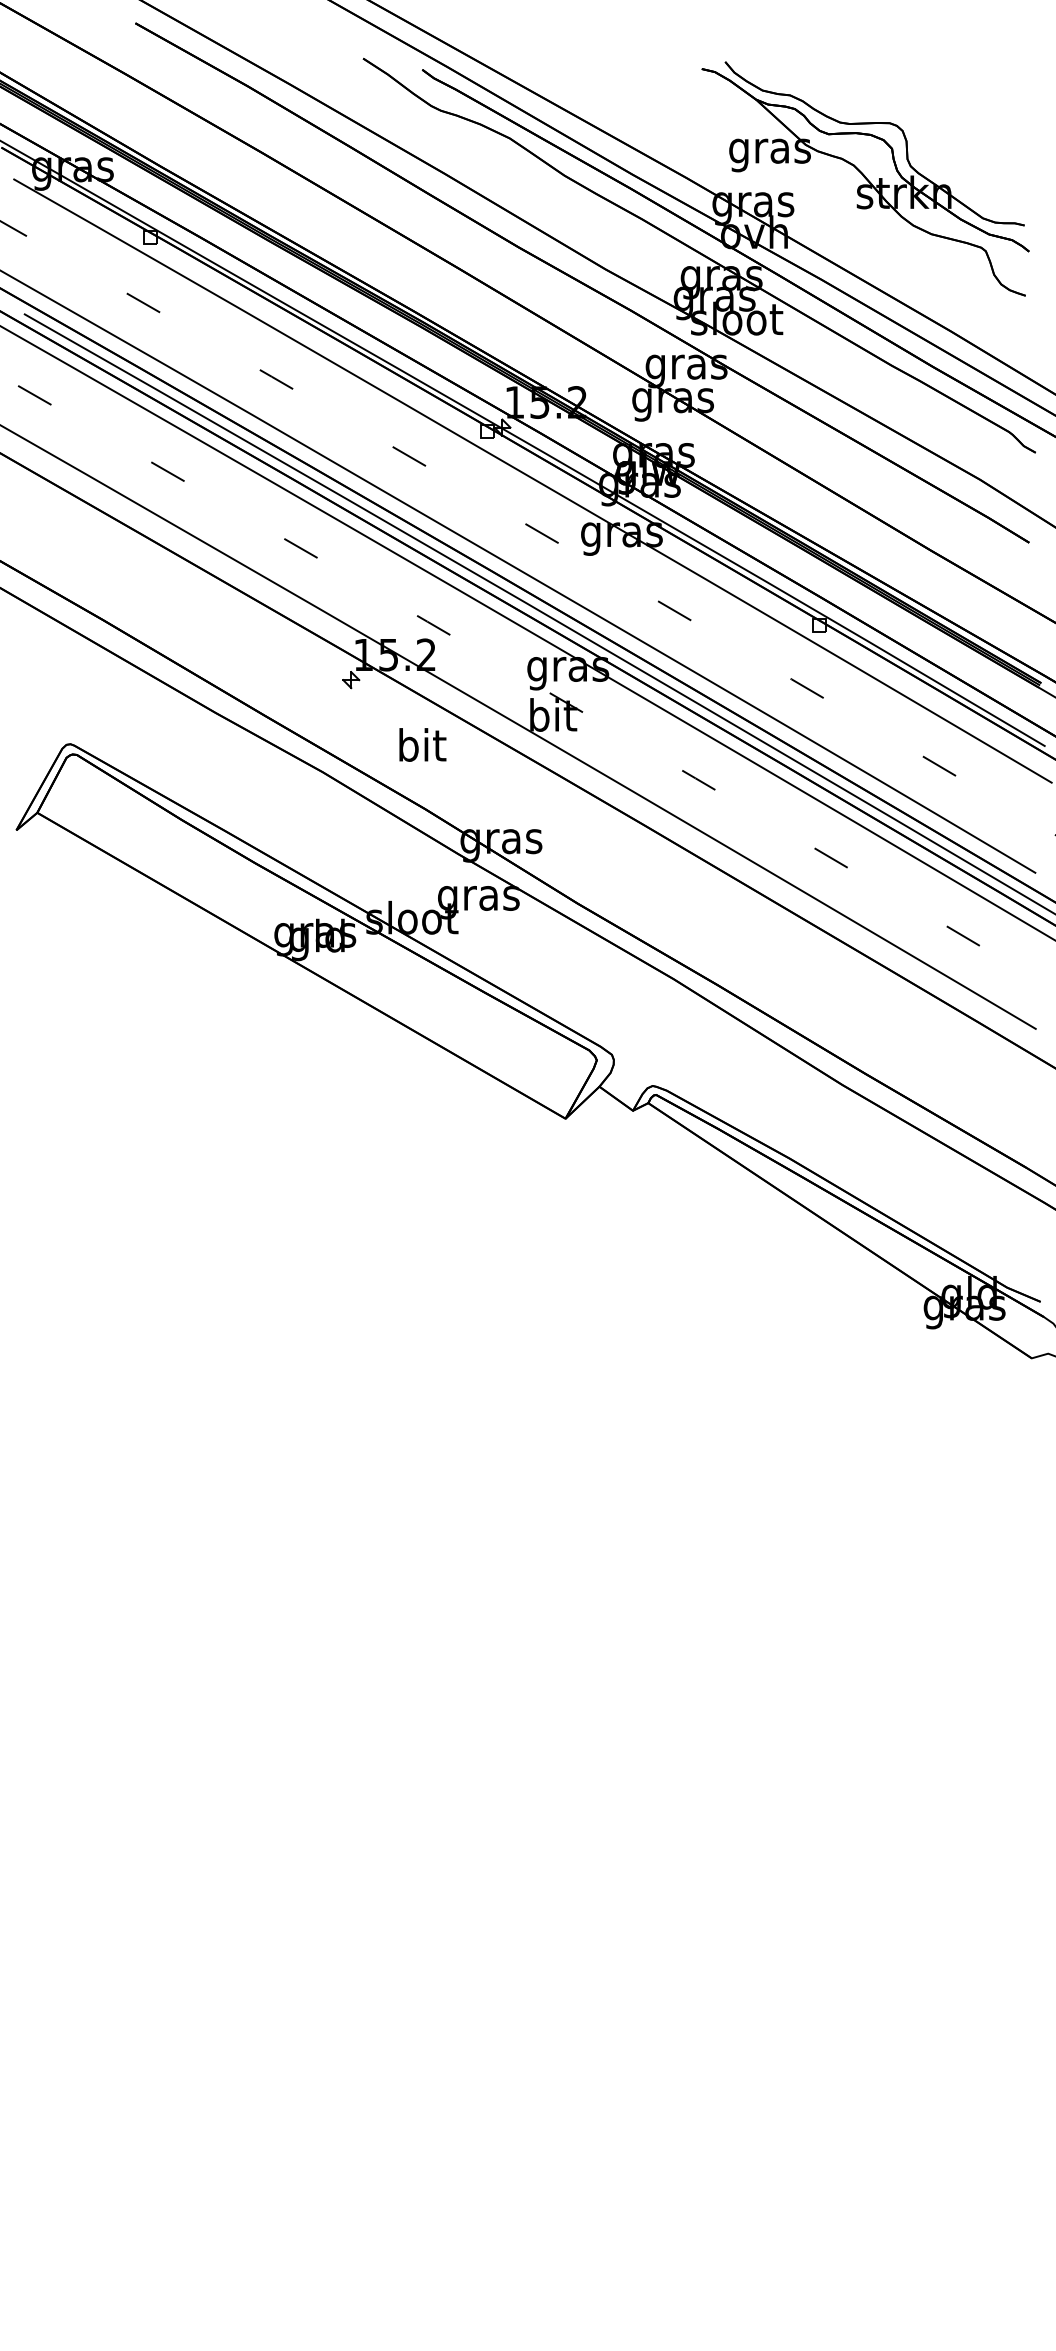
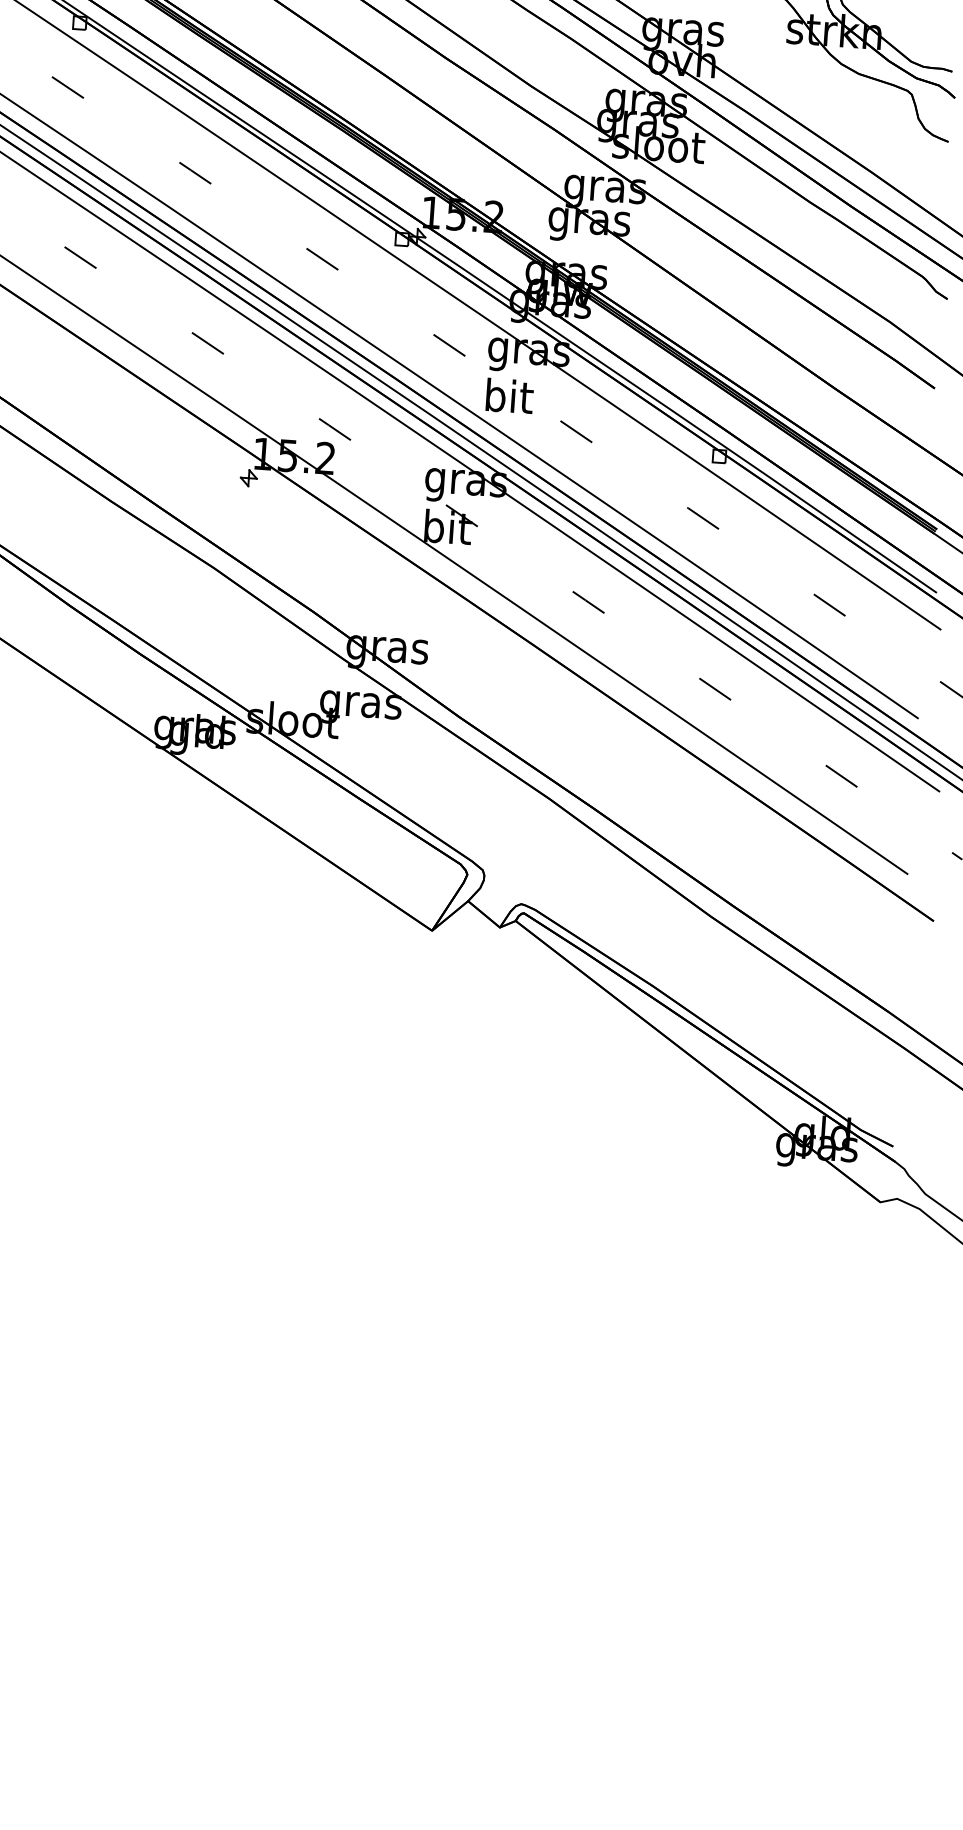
text: (422, 744) -> (509, 395), moved

